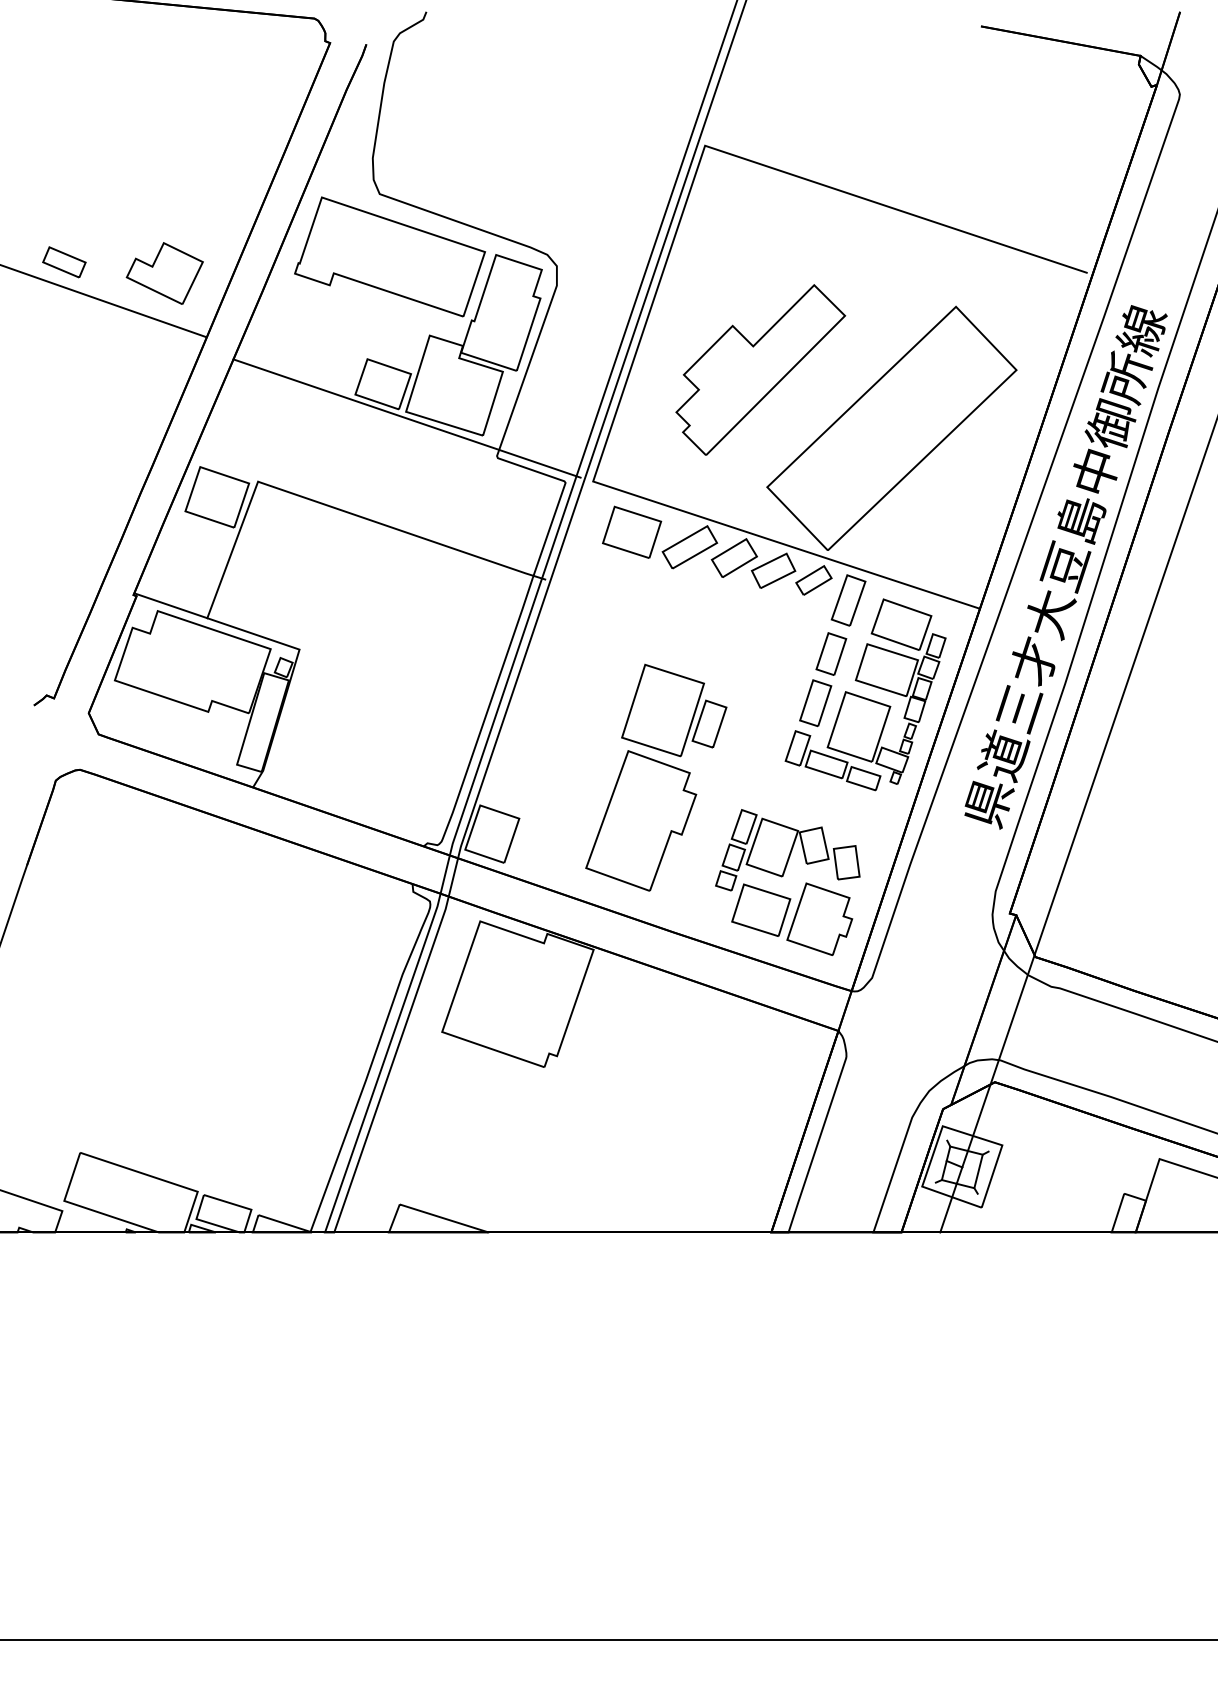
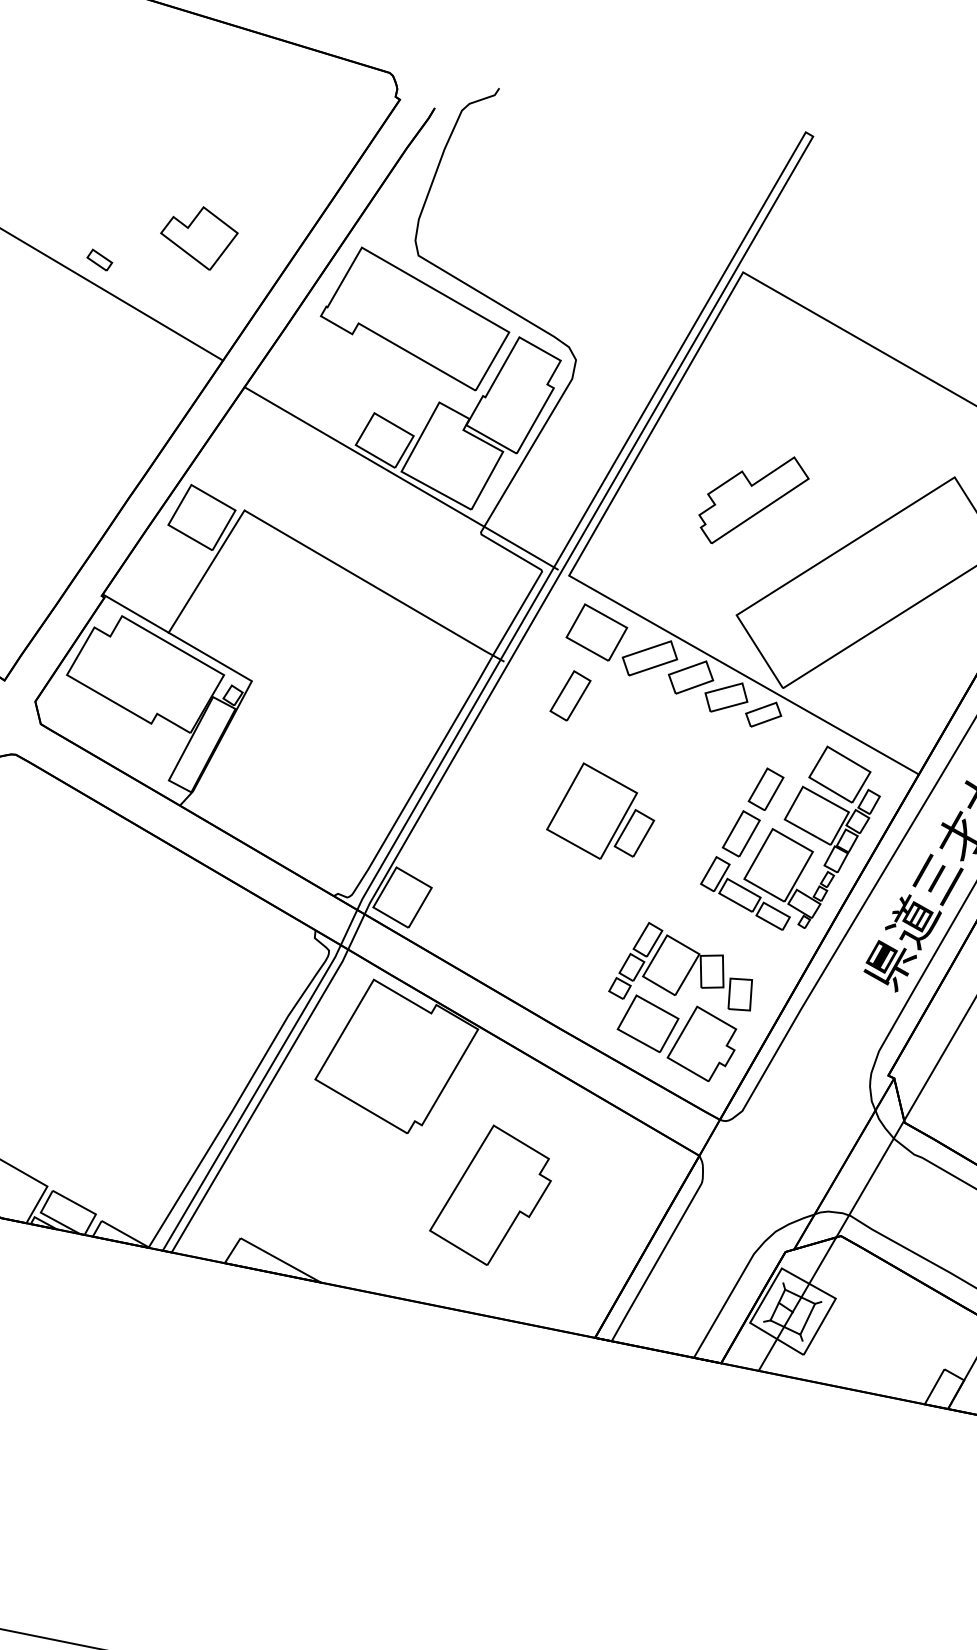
part: (64, 262) -> (99, 260), size x0.6
part: (164, 273) -> (198, 236), moved
part: (760, 369) -> (753, 499), size x0.6
part: (848, 600) -> (570, 695), moved
part: (641, 820) -> (492, 1195), moved

